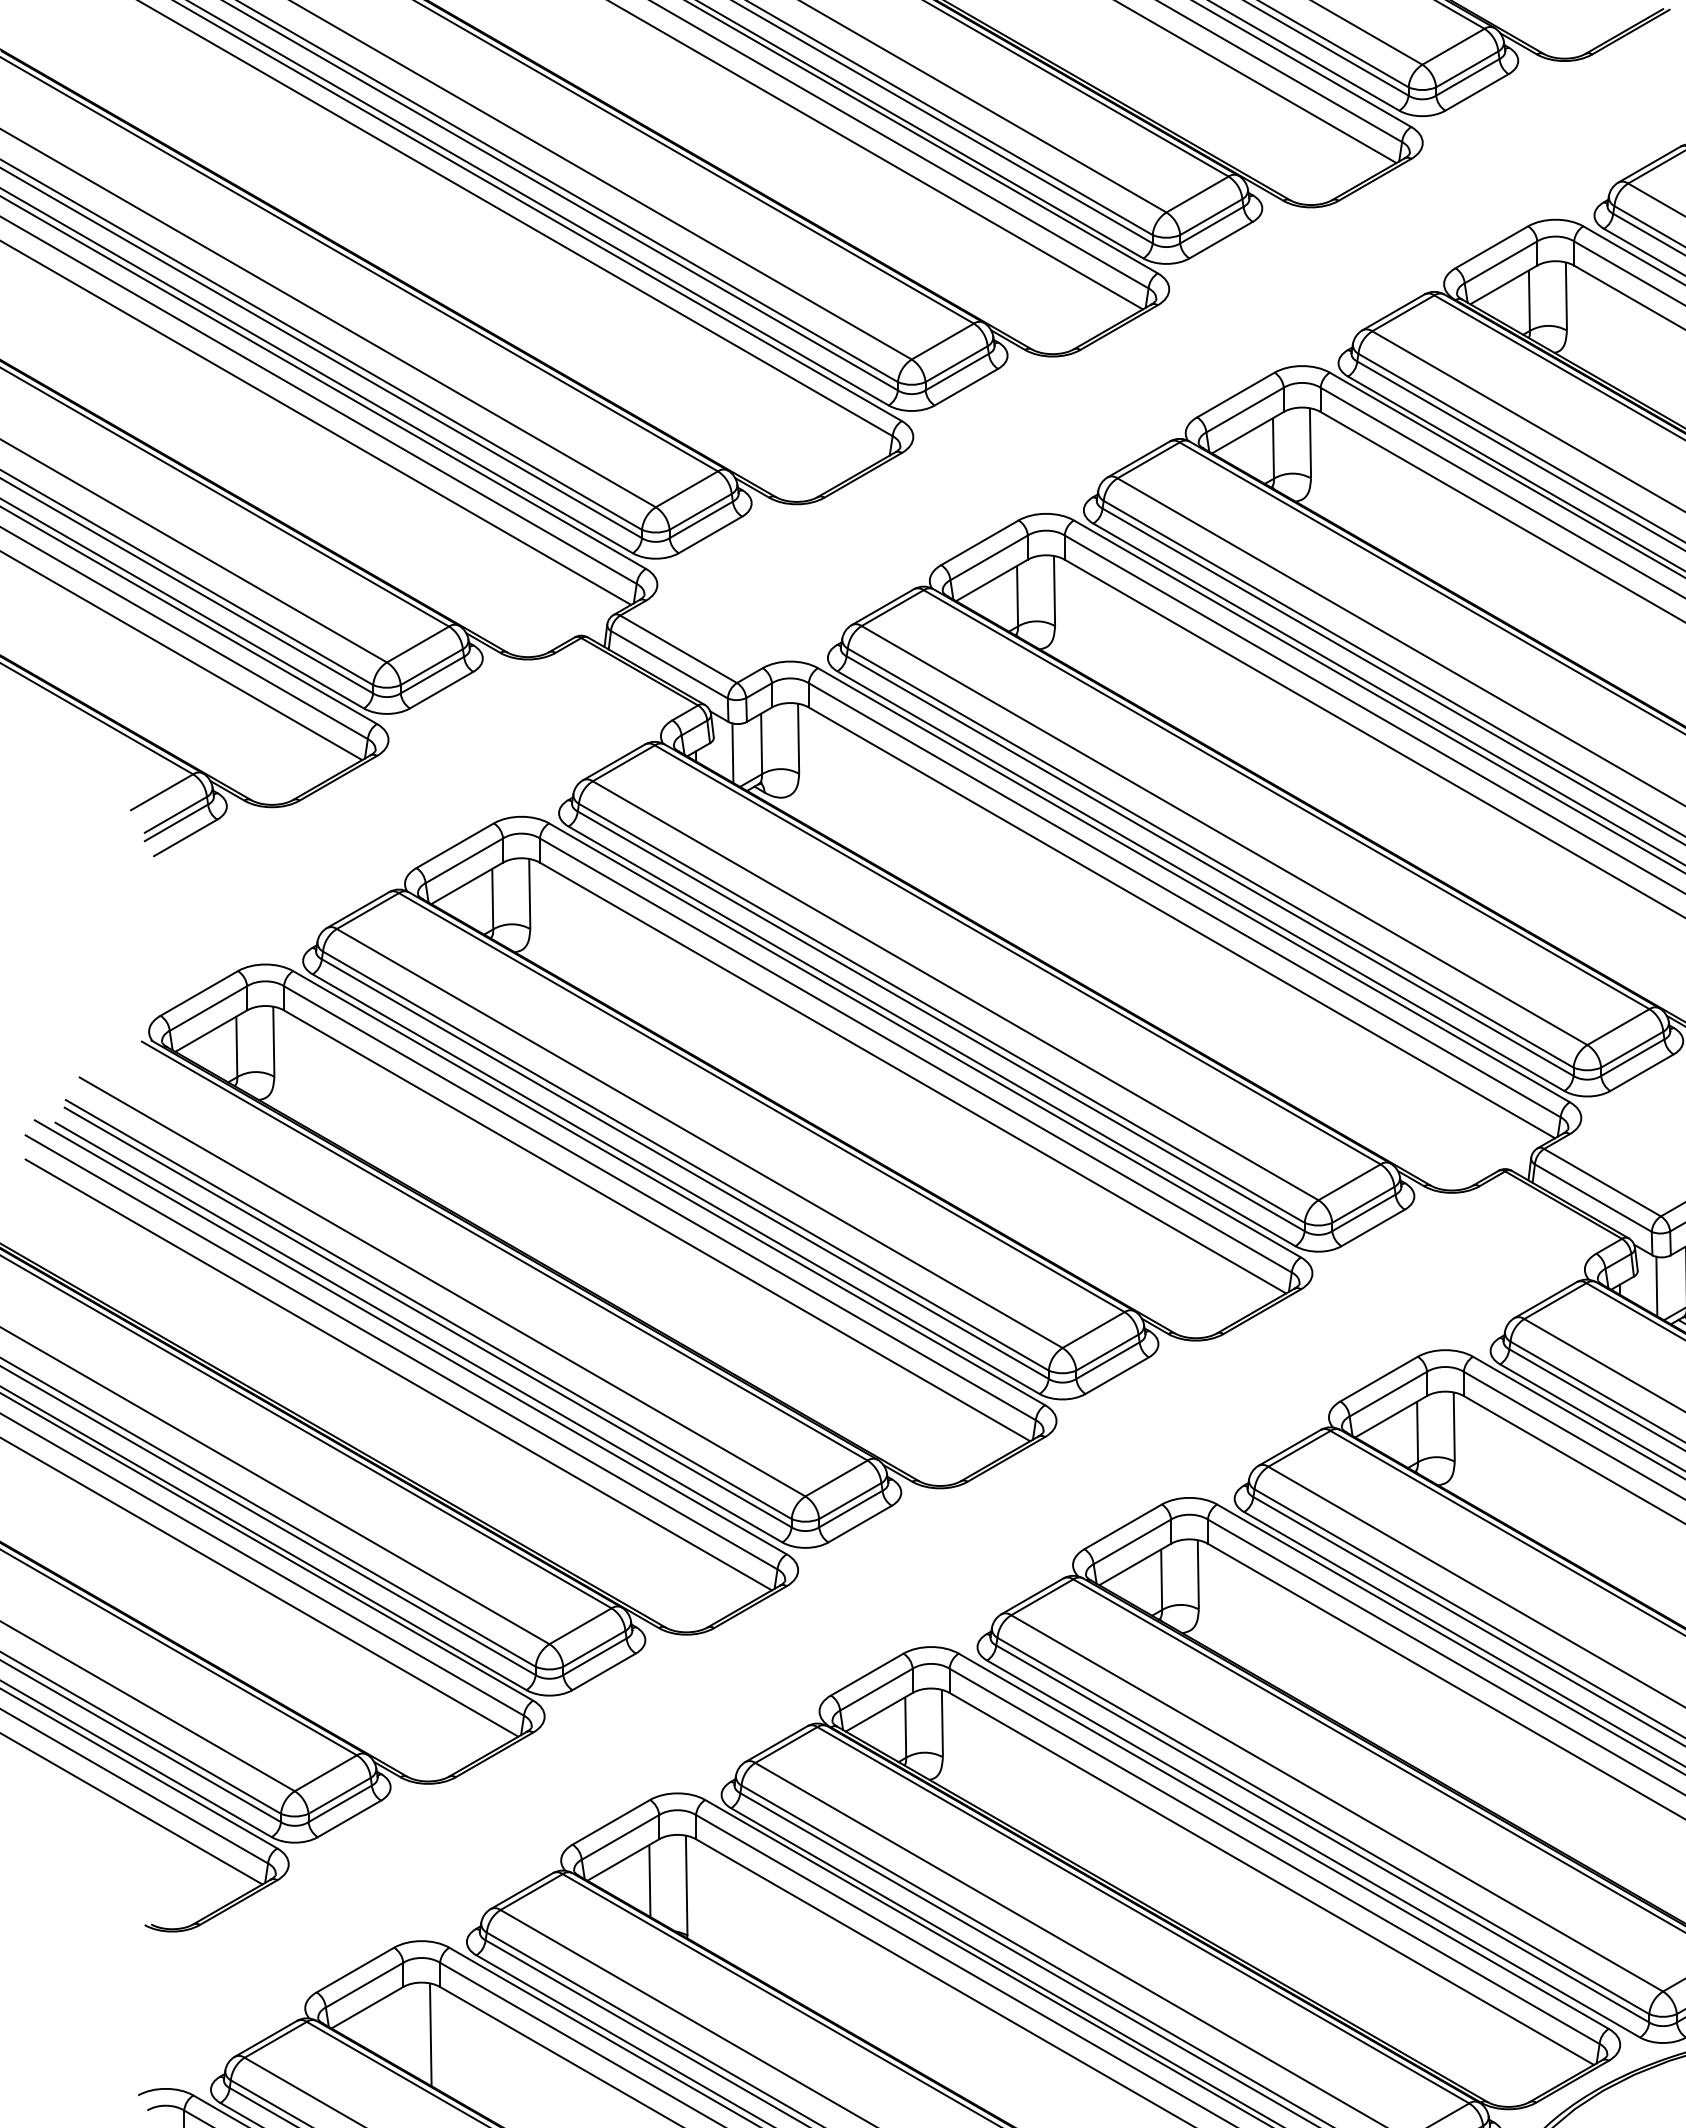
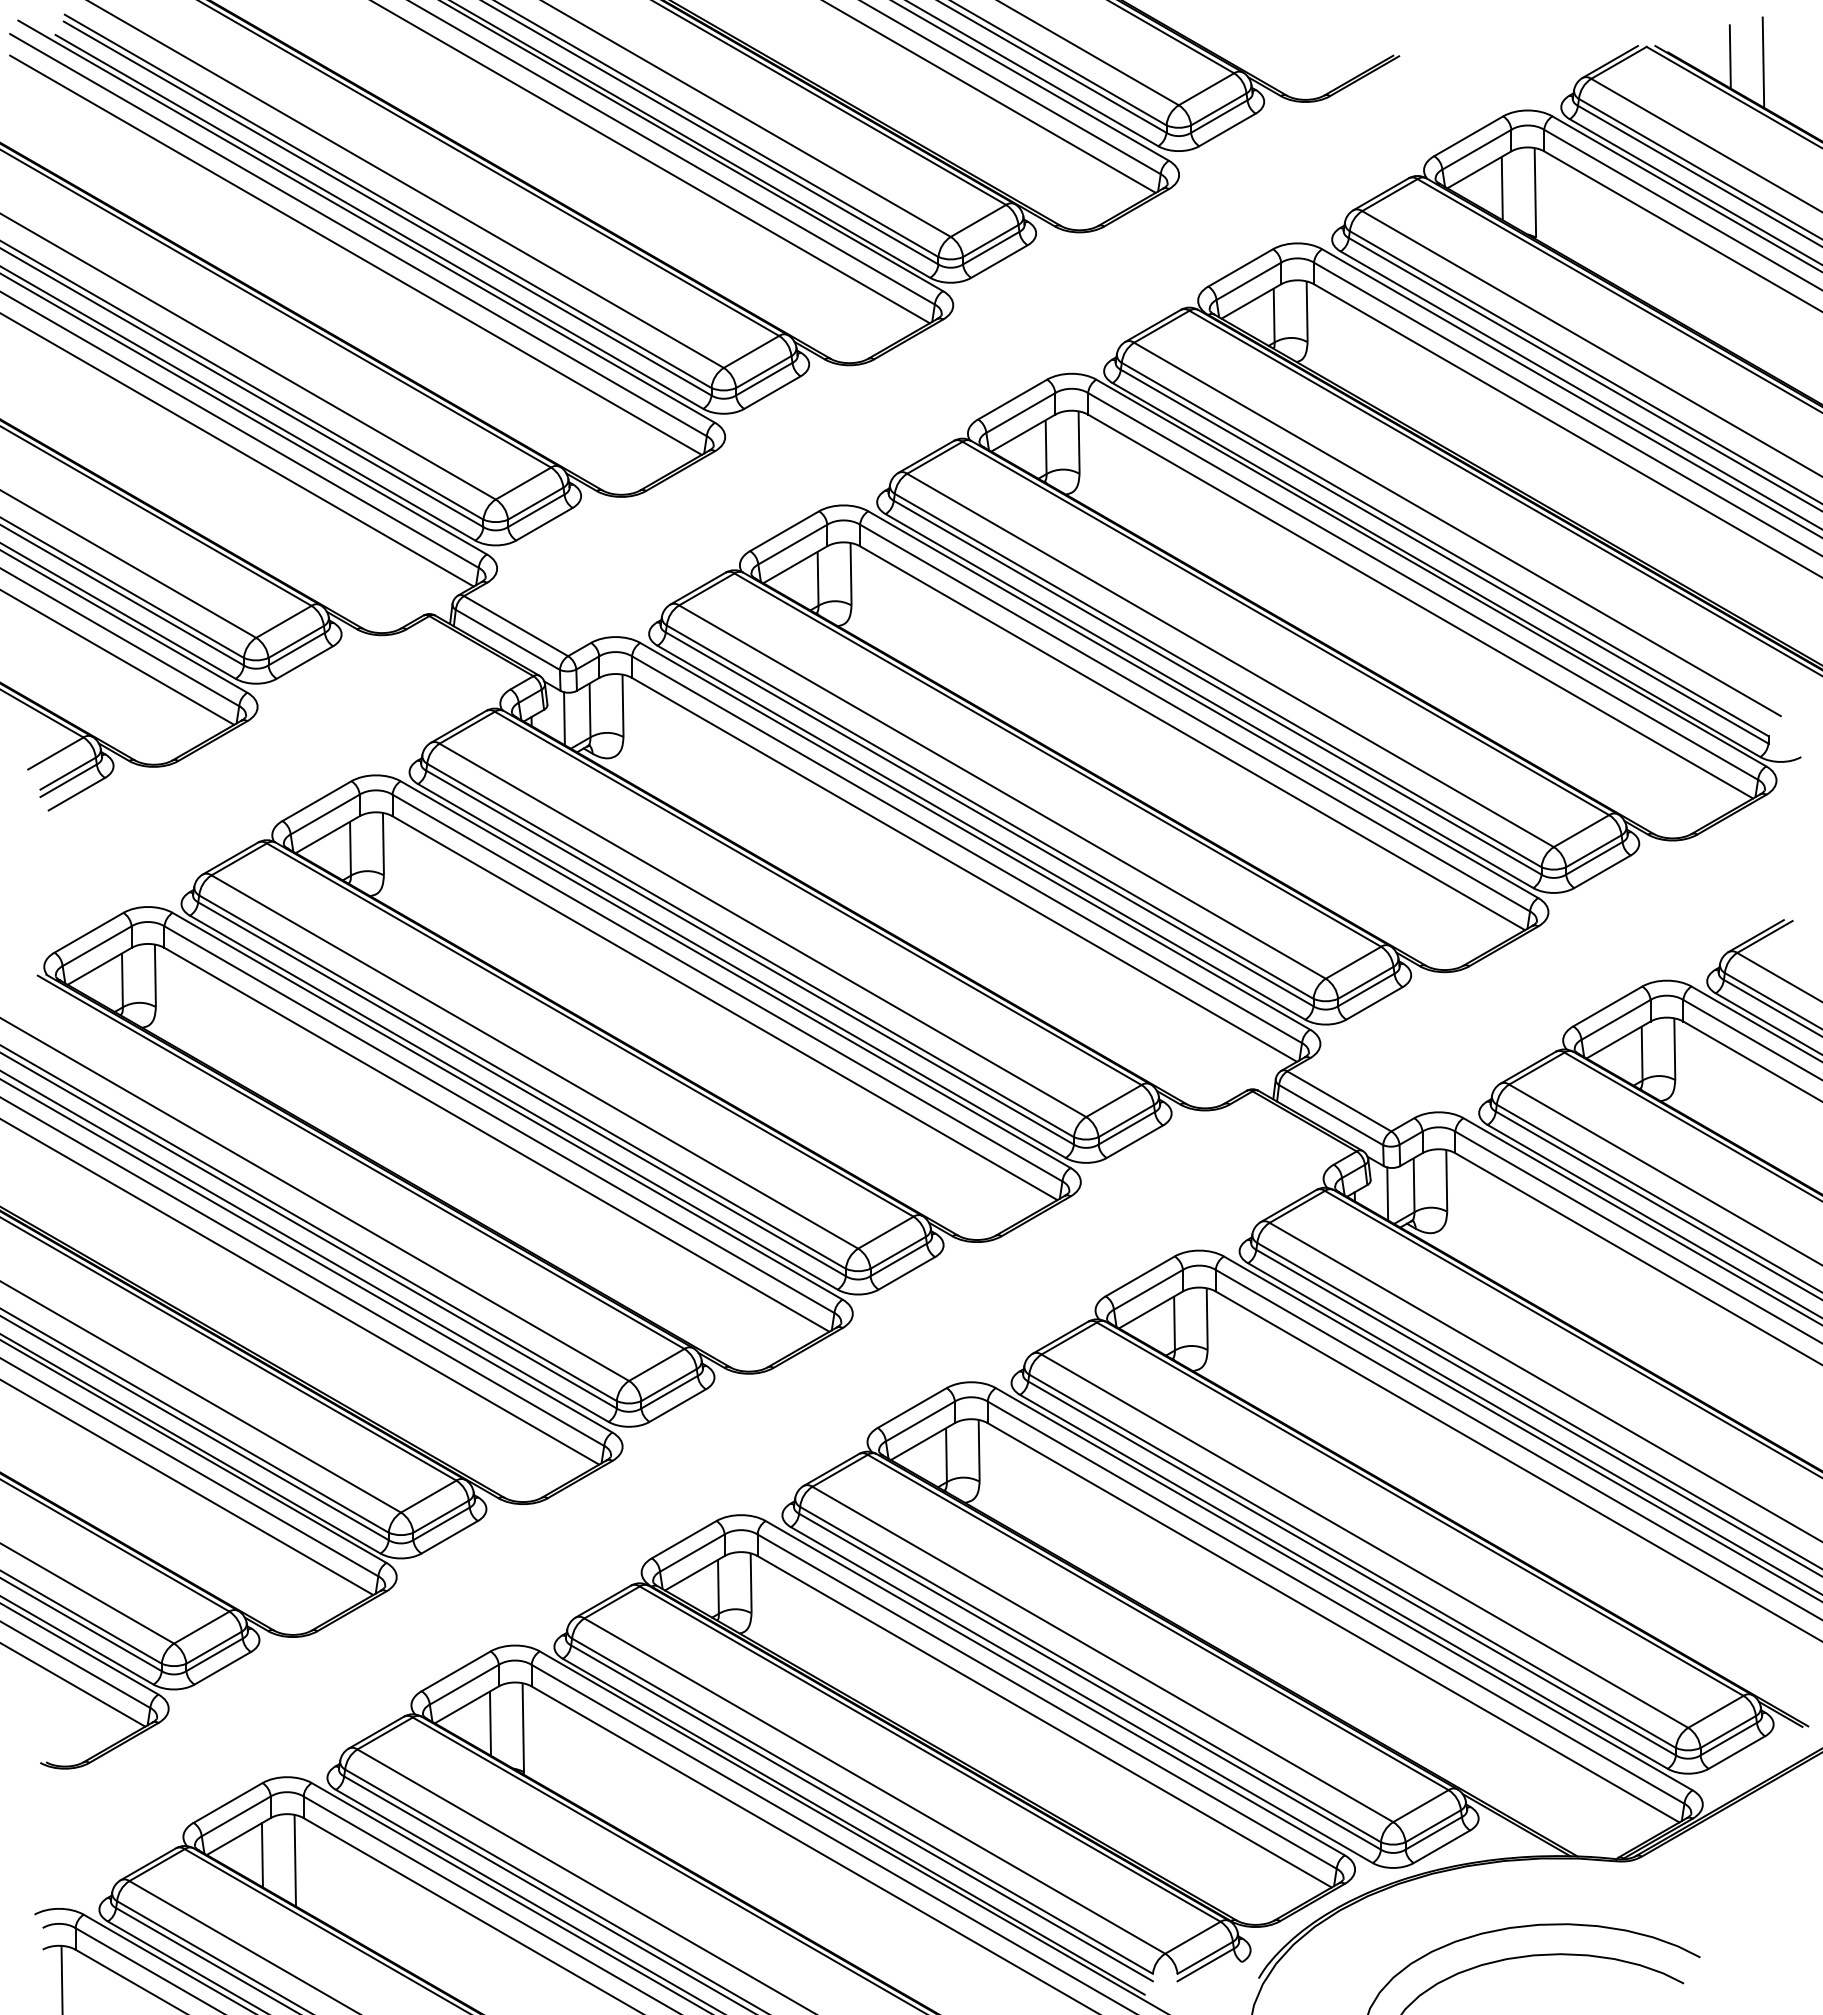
line: (498, 232) -> (355, 254), added
line: (392, 2029) -> (261, 1855), added

